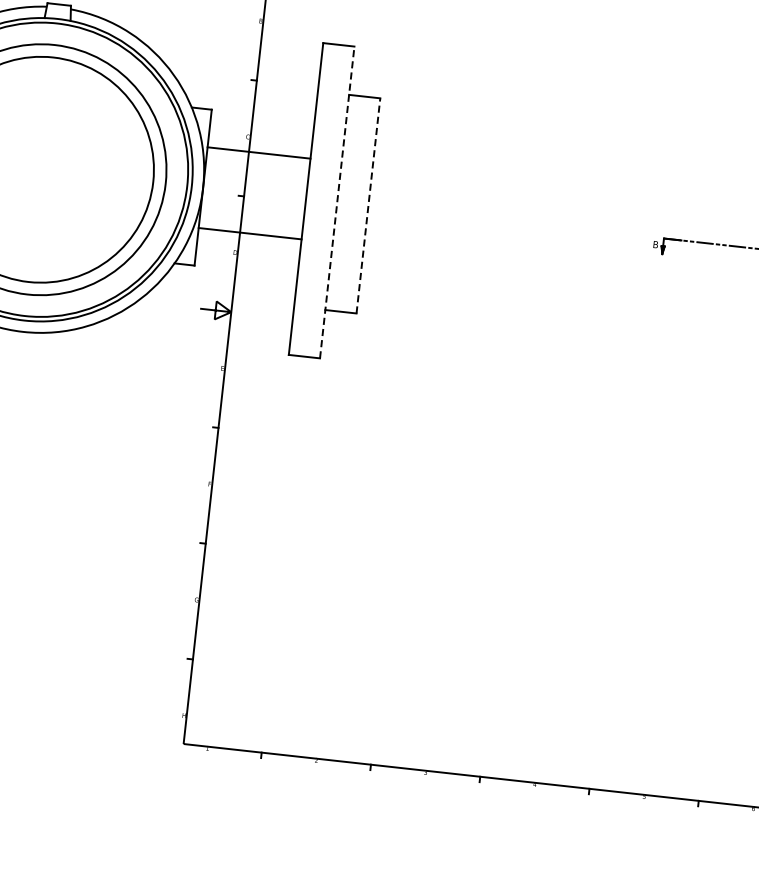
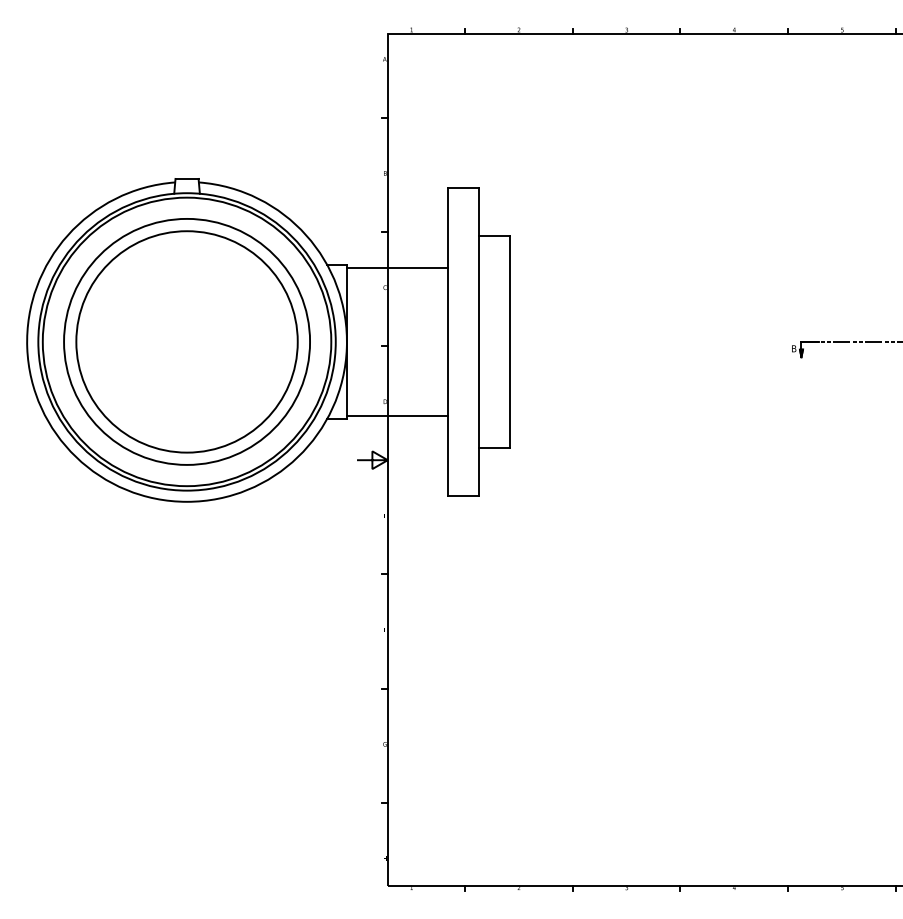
line: (258, 153) -> (397, 268), moved
line: (337, 202) -> (479, 341), dashed -> solid
line: (368, 205) -> (509, 341), dashed -> solid
line: (249, 233) -> (397, 415), moved

